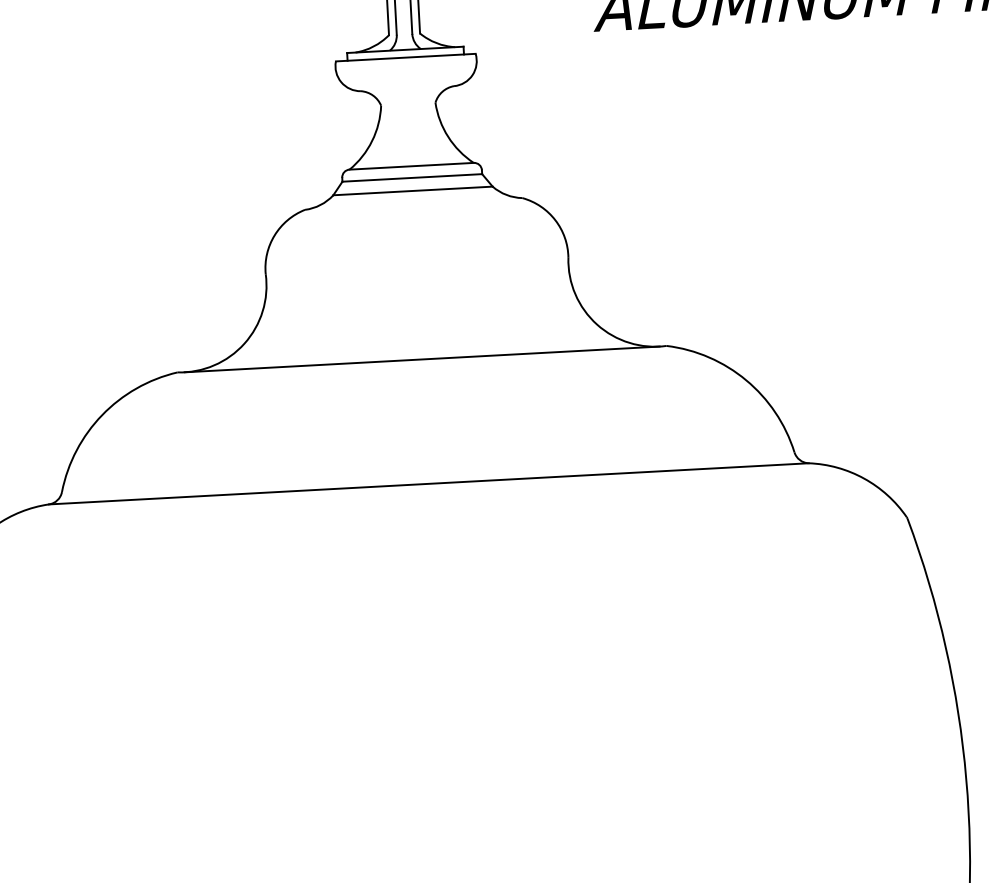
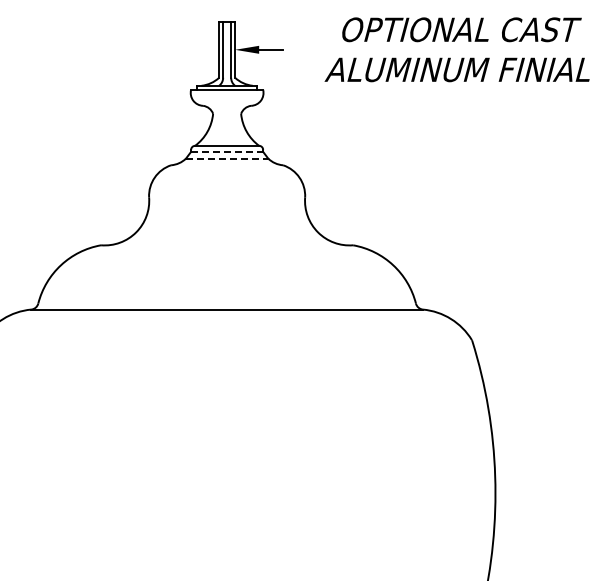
line: (412, 177) -> (227, 151), solid -> dashed
line: (413, 190) -> (227, 158), solid -> dashed
line: (420, 359) -> (226, 245), removed

